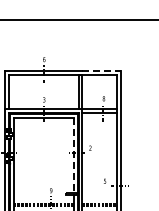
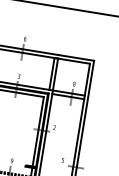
line: (102, 70) -> (77, 57), dashed -> solid
line: (73, 155) -> (37, 131), dashed -> solid

